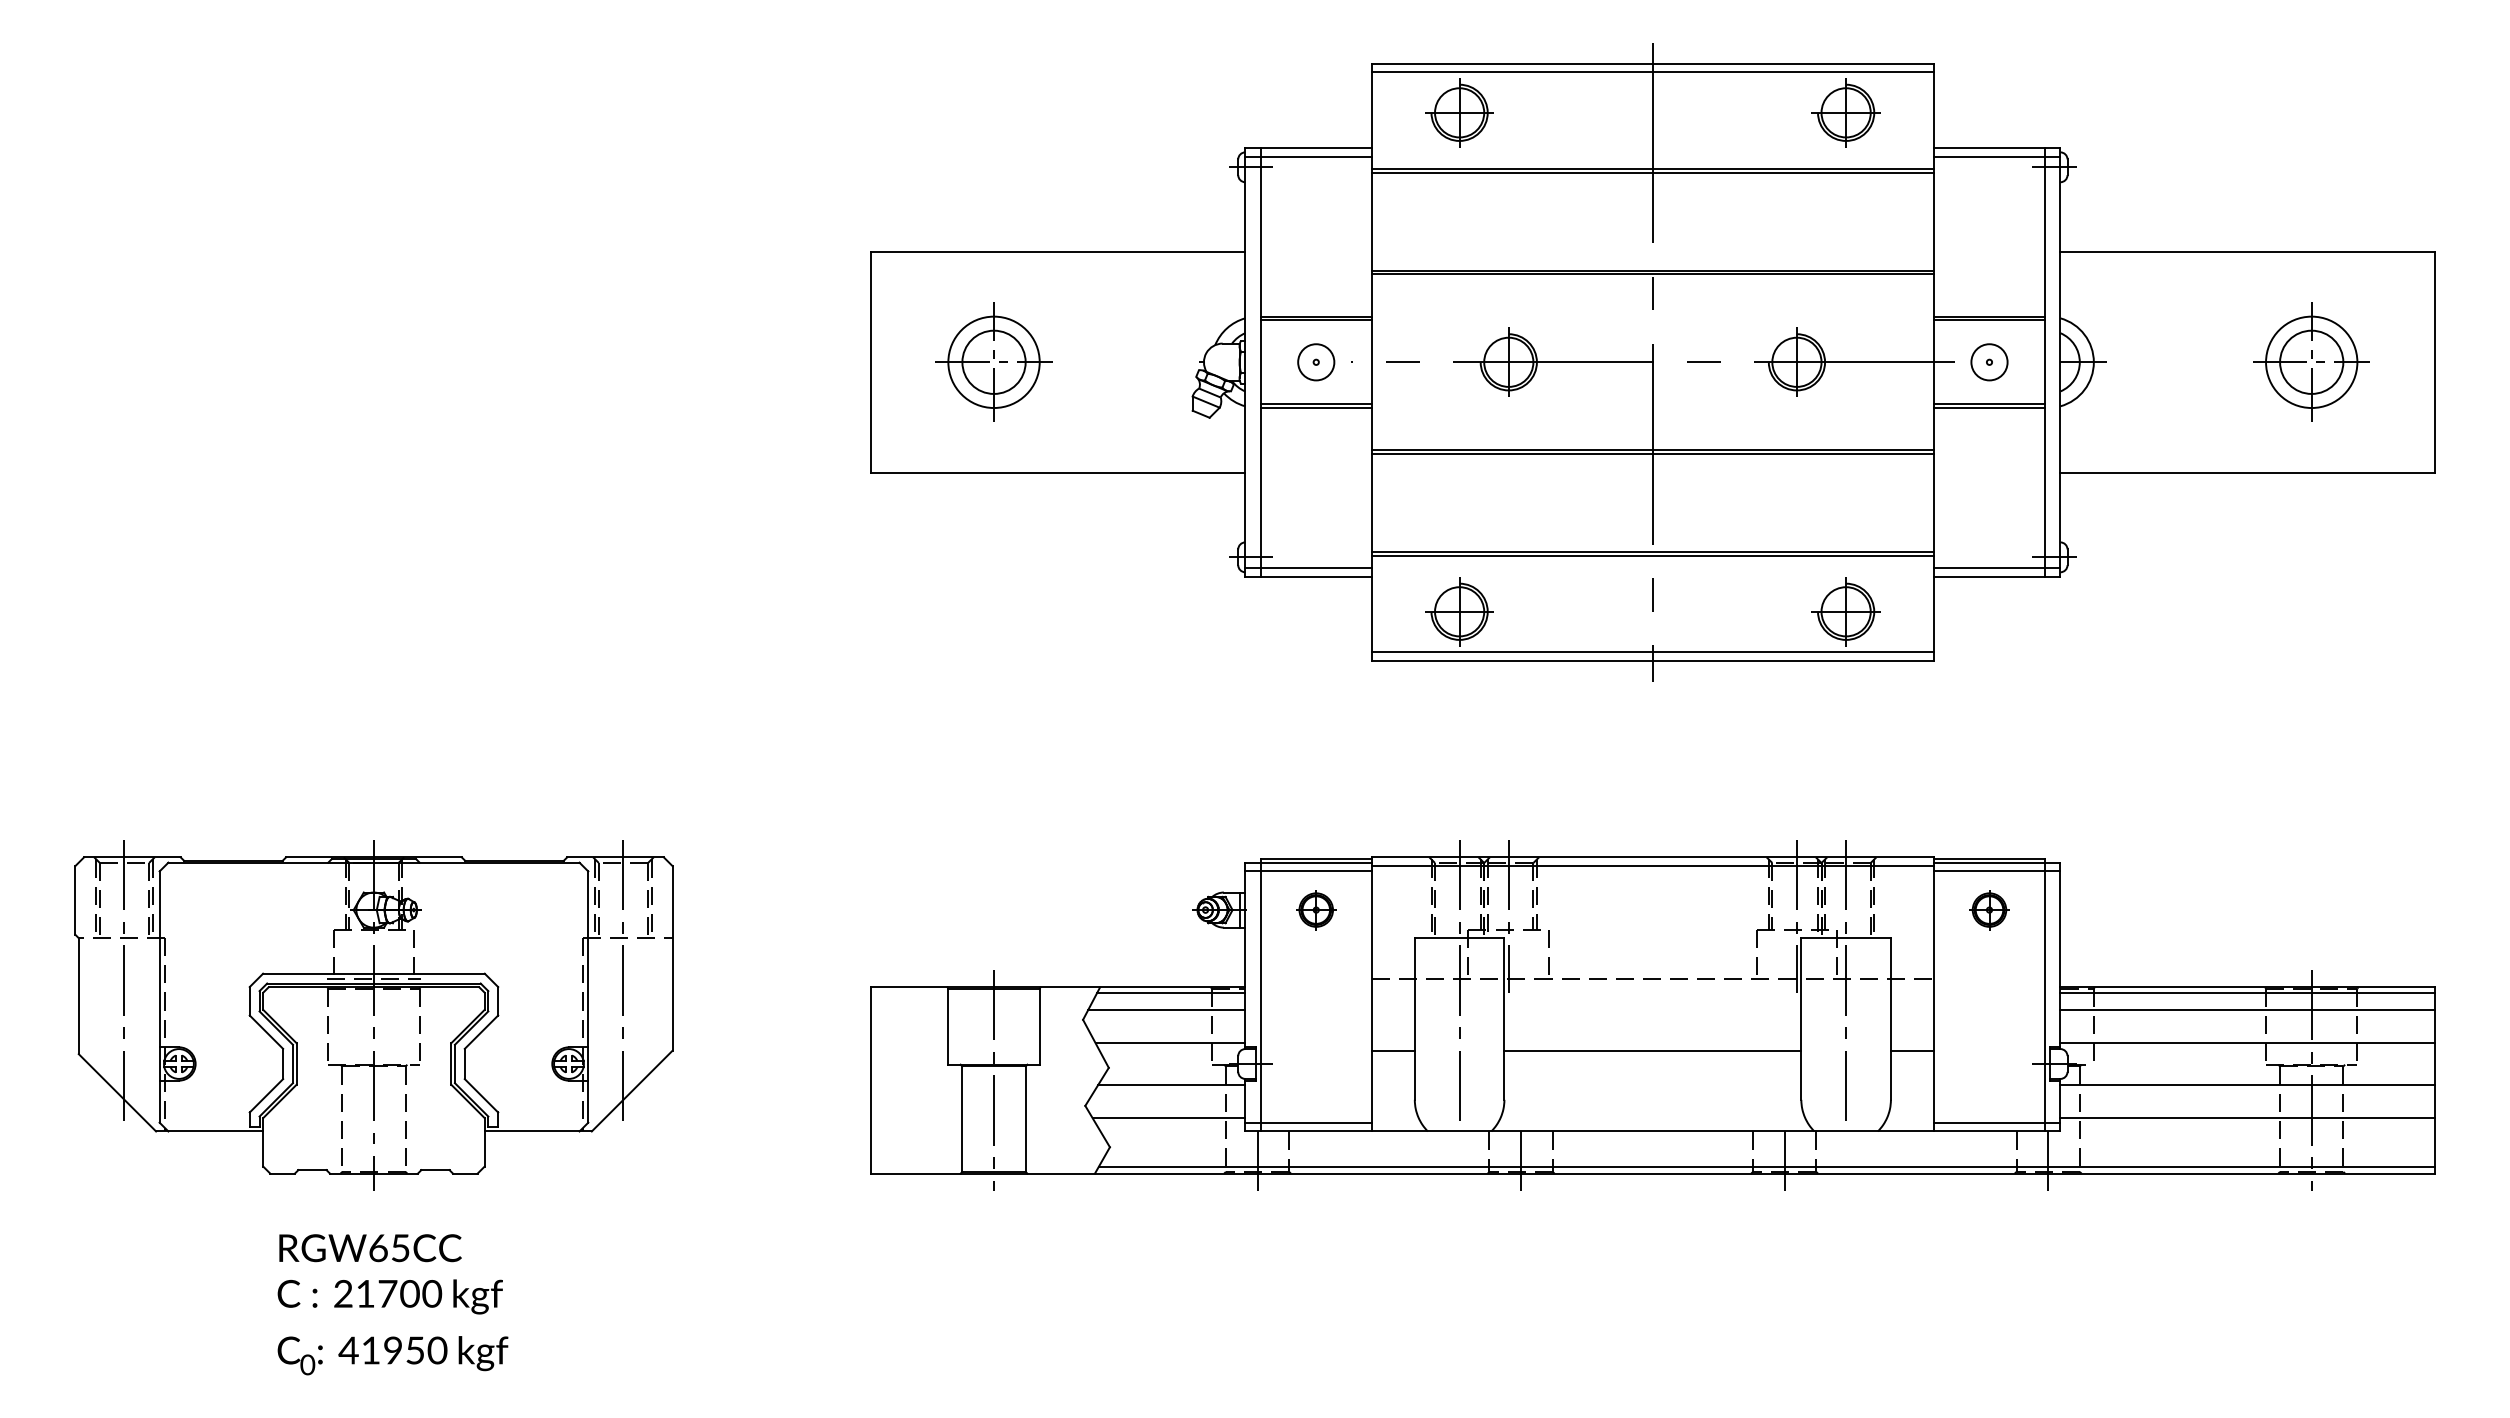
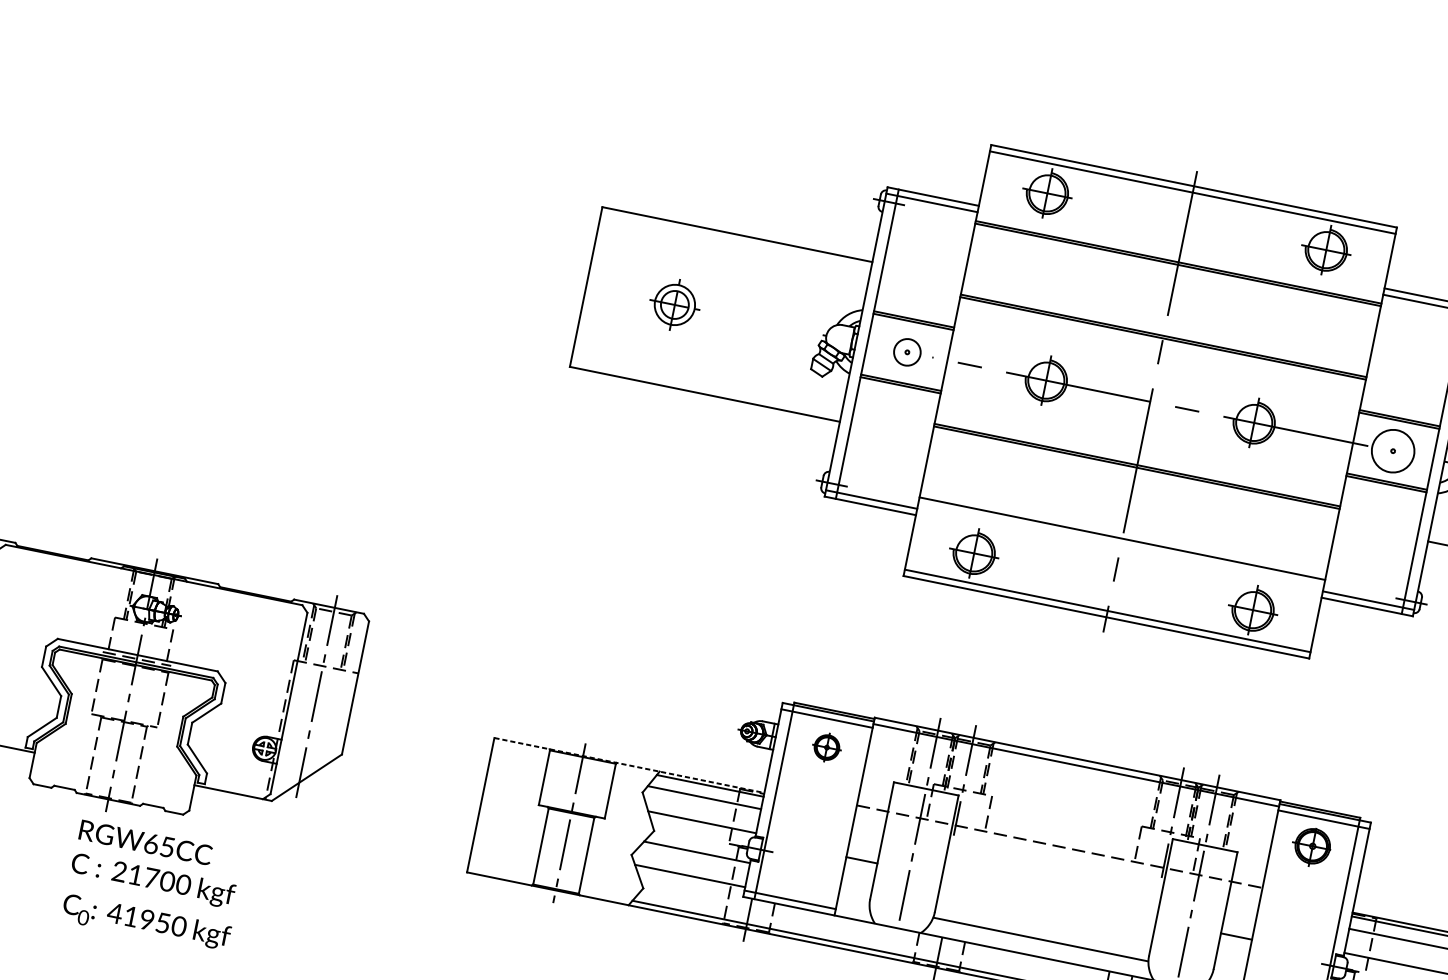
part: (993, 361) -> (674, 304), size x0.6
circle: (1989, 362) -> (1393, 451), size x1.6
line: (1652, 555) -> (1121, 541), removed
part: (1989, 910) -> (1312, 846), size x1.4
line: (1058, 987) -> (629, 765), solid -> dashed
line: (1652, 1050) -> (1040, 939), moved
text: (392, 1304) -> (153, 886), moved

